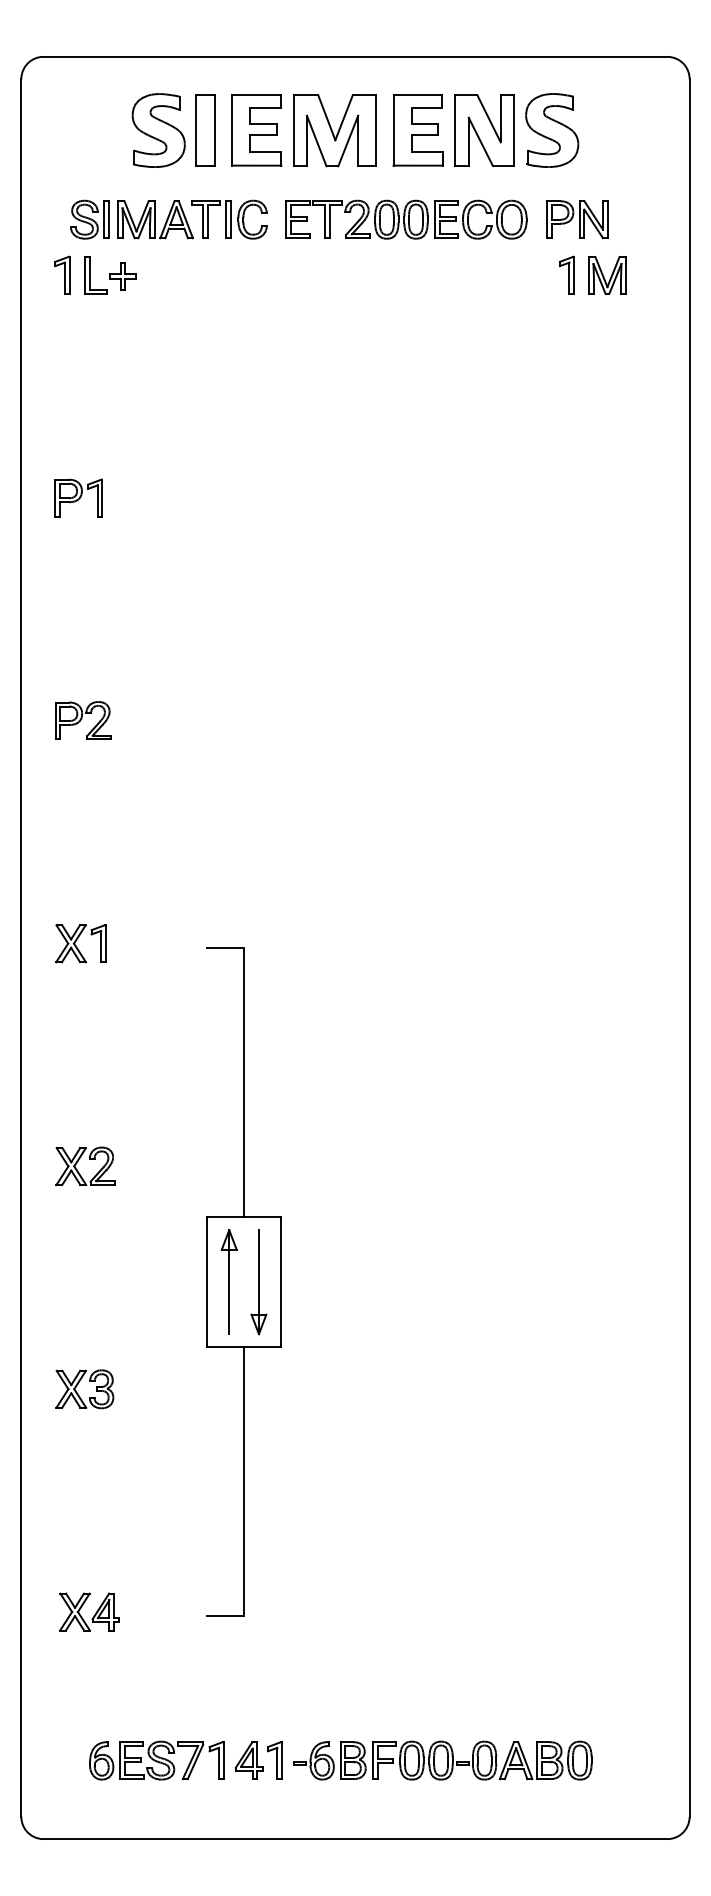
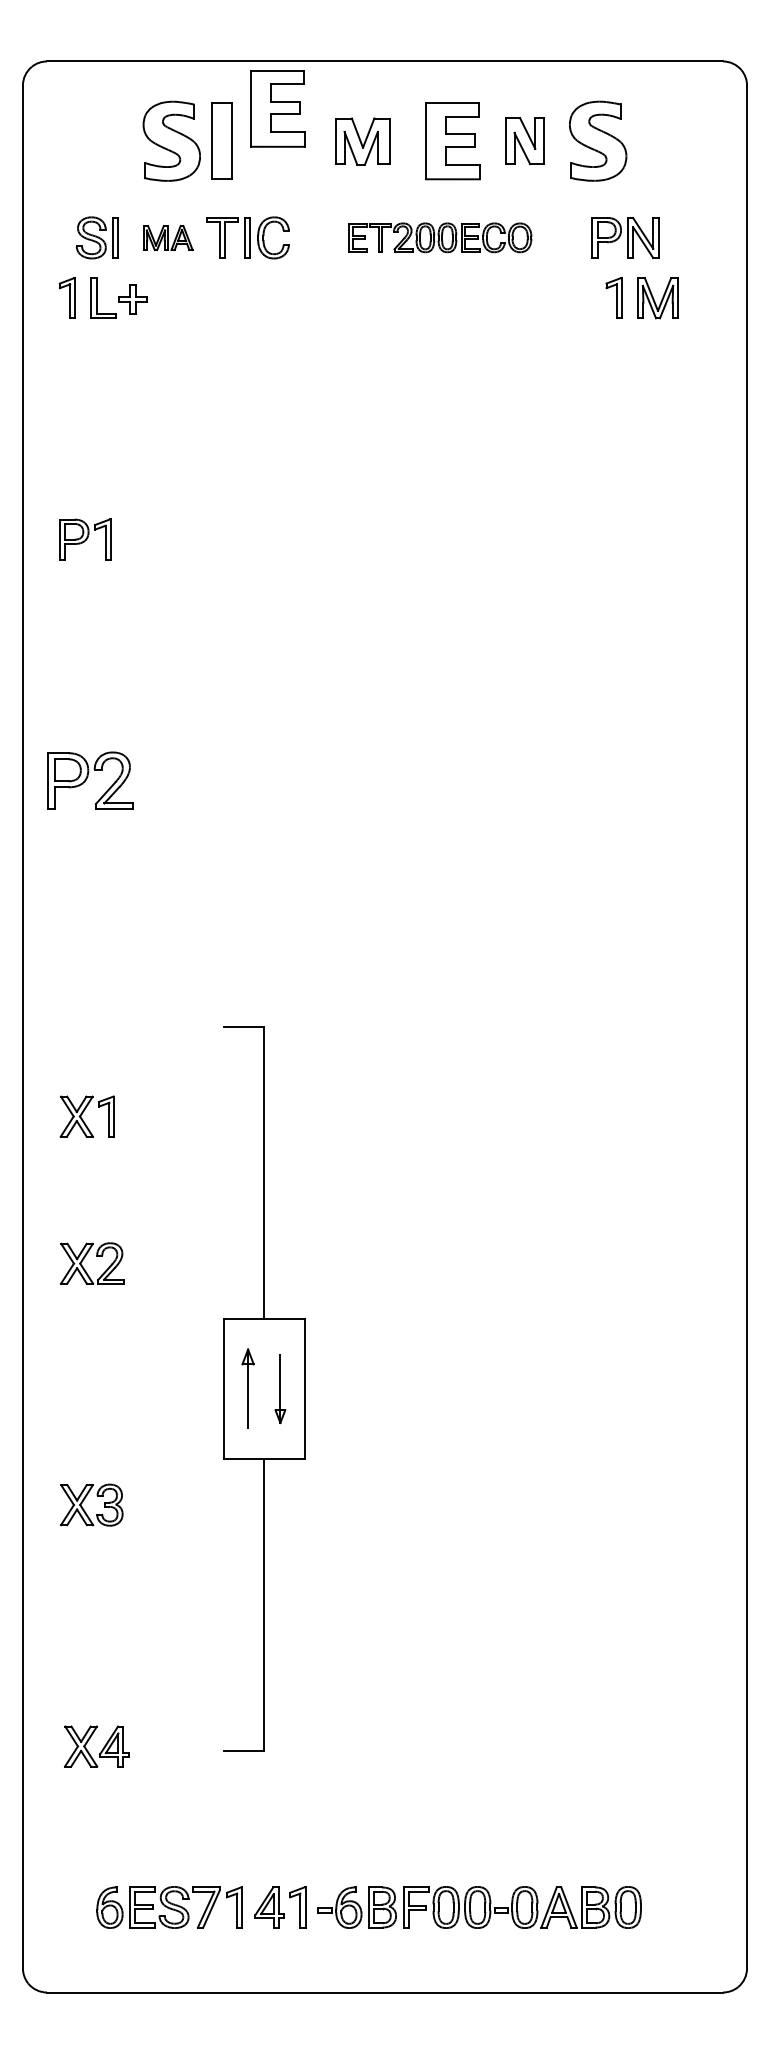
part: (256, 130) -> (277, 108), moved
part: (334, 130) -> (362, 141), size x0.6
part: (484, 130) -> (524, 141), size x0.6
part: (155, 219) -> (168, 237), size x0.6
part: (406, 219) -> (440, 237), size x0.7
part: (83, 720) -> (90, 780), size x1.4
part: (80, 943) -> (87, 1116), moved
part: (228, 1281) -> (247, 1388), size x0.7
part: (258, 1282) -> (279, 1389), size x0.6

